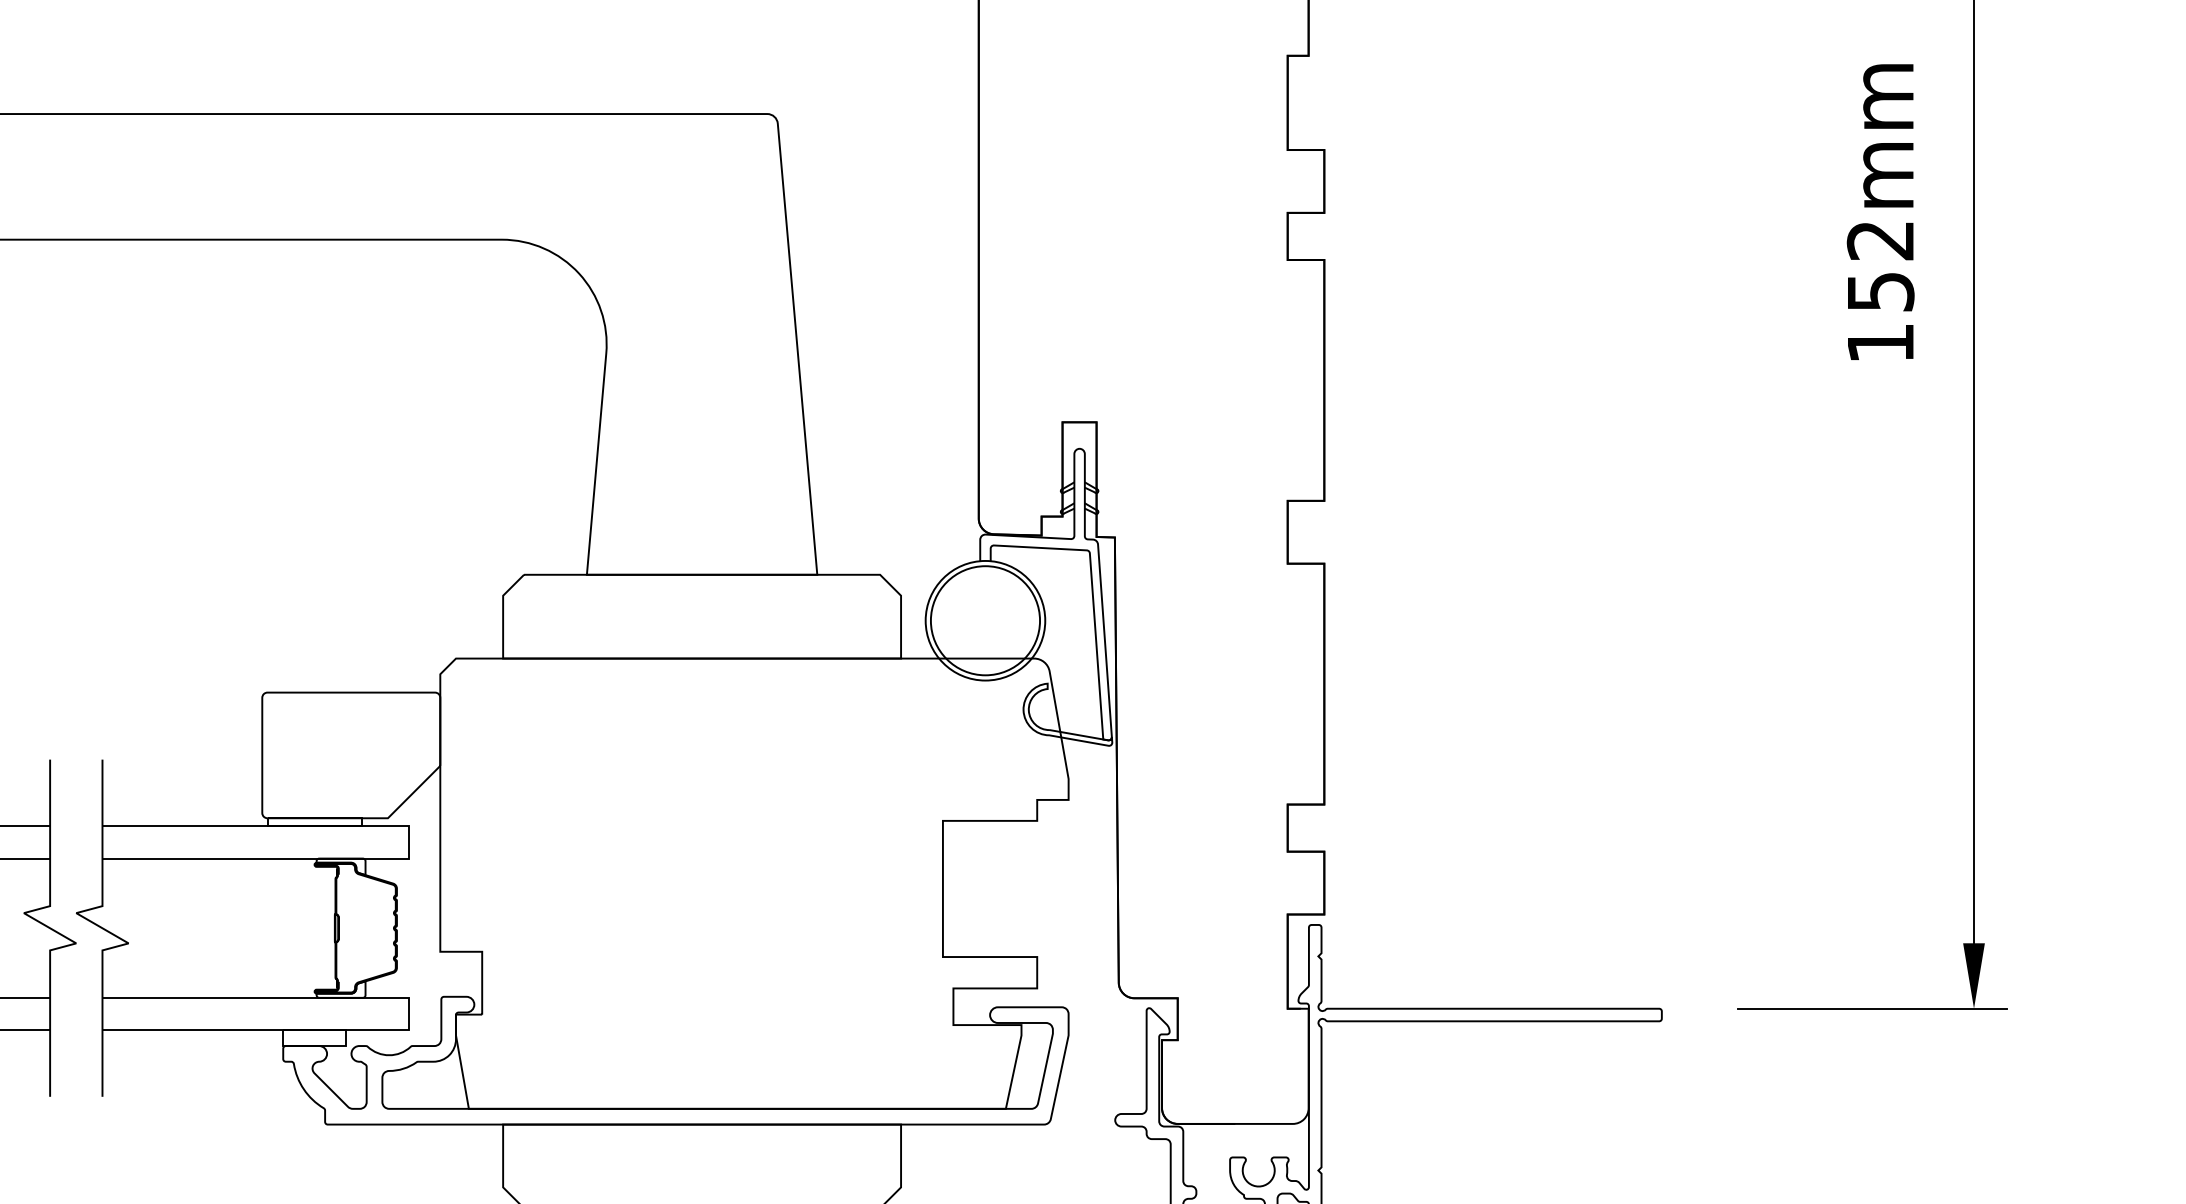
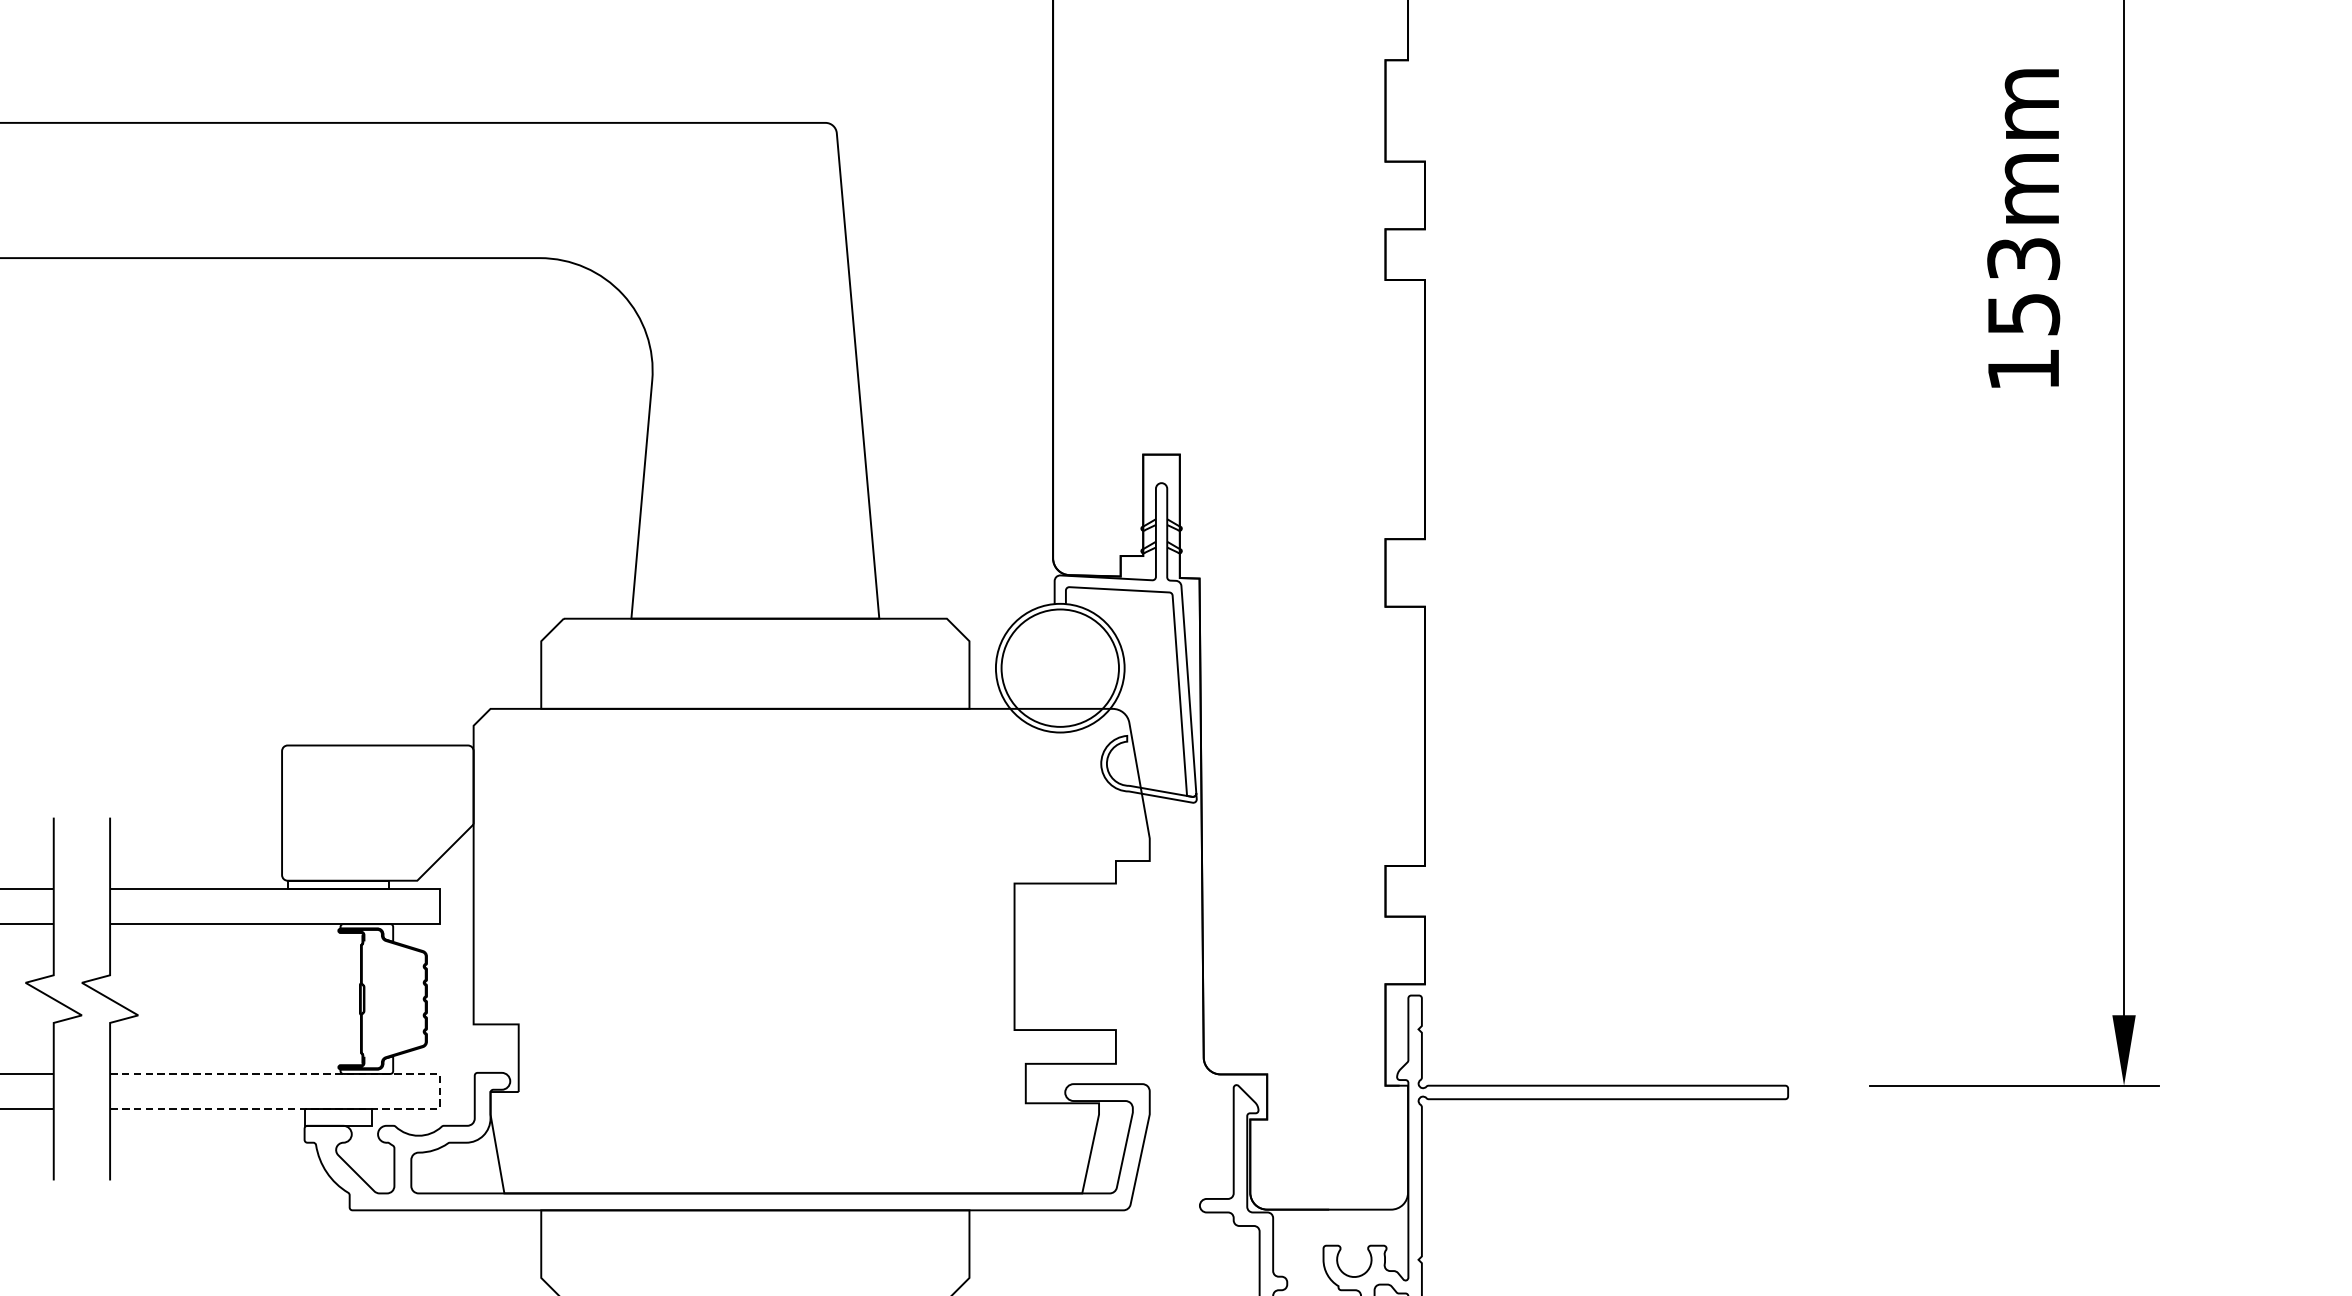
text: (1880, 240) -> (2023, 258), 152mm -> 153mm
line: (408, 1014) -> (439, 1091), solid -> dashed

